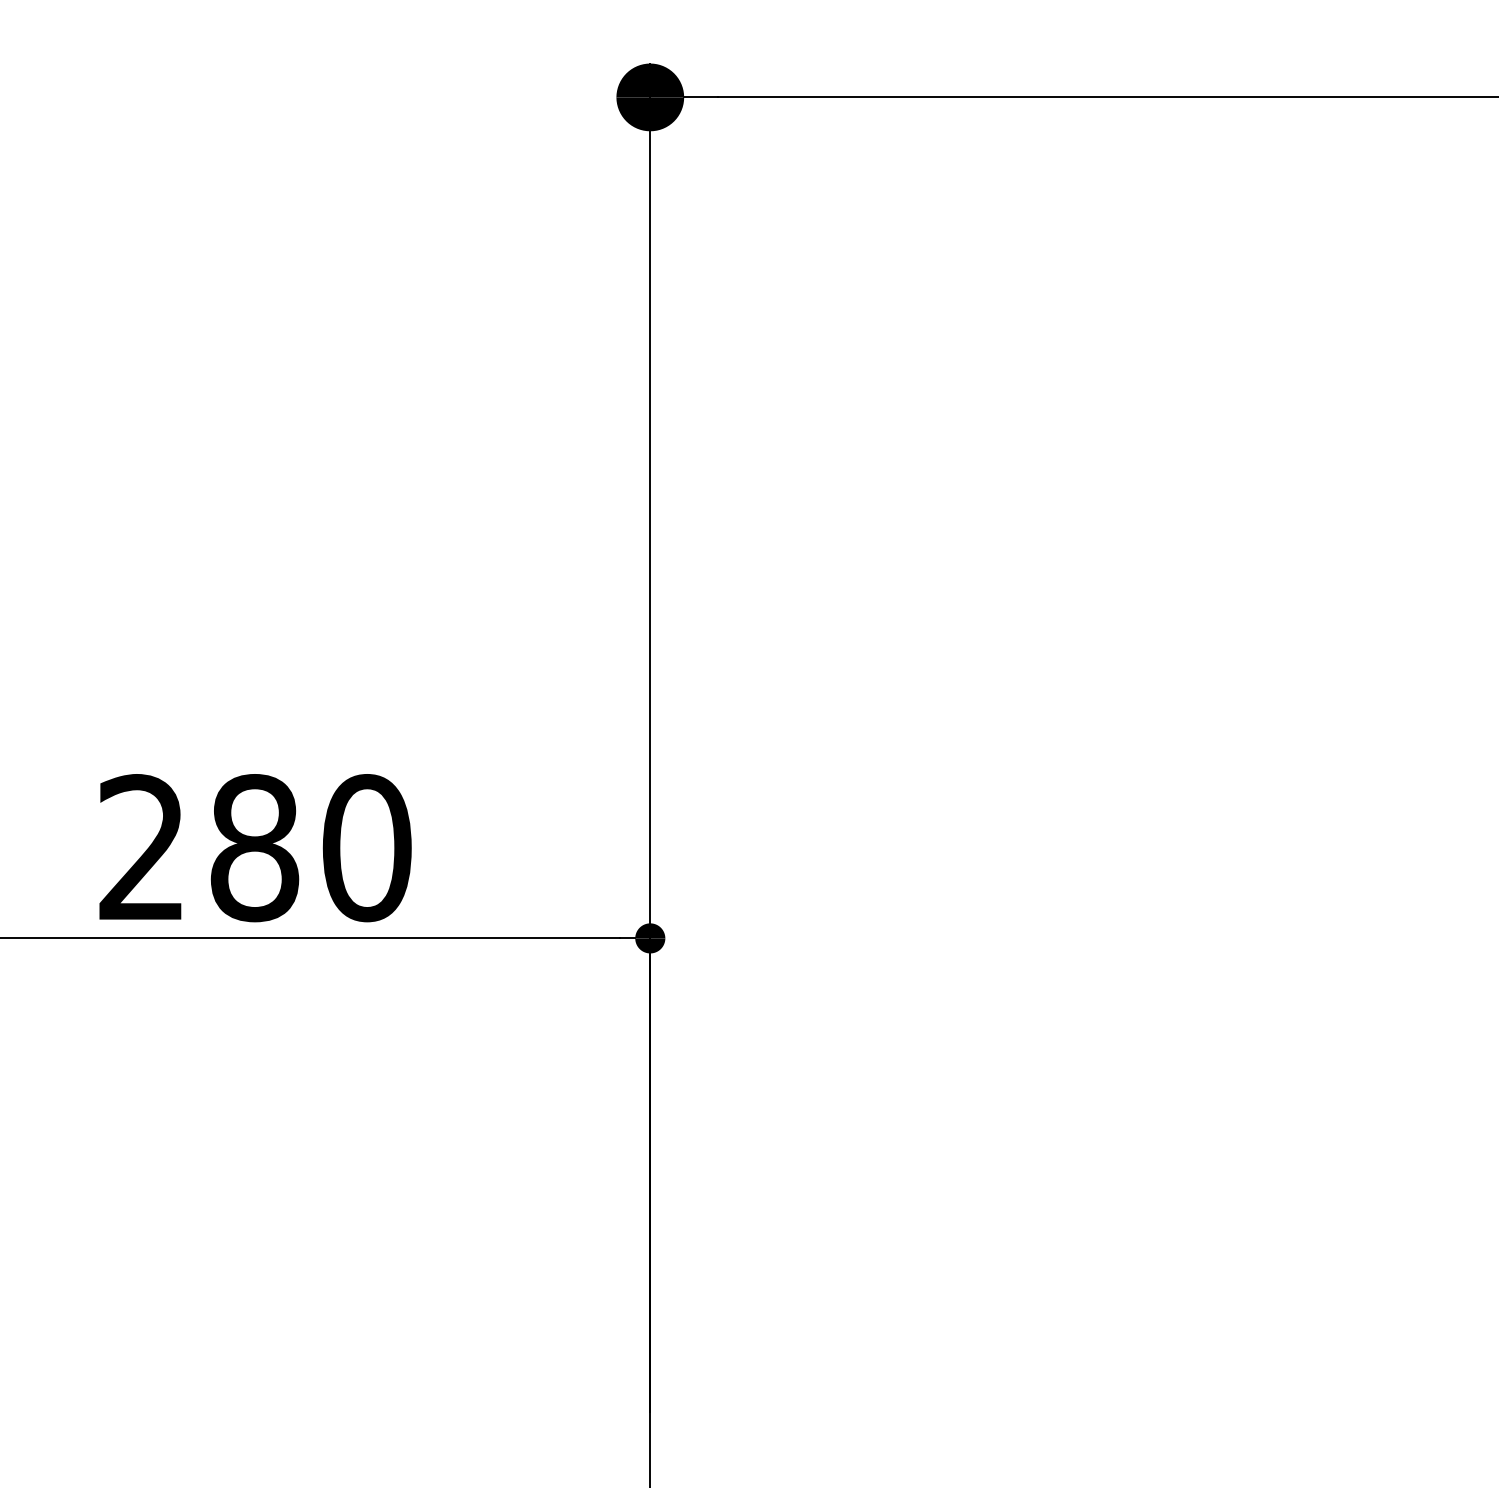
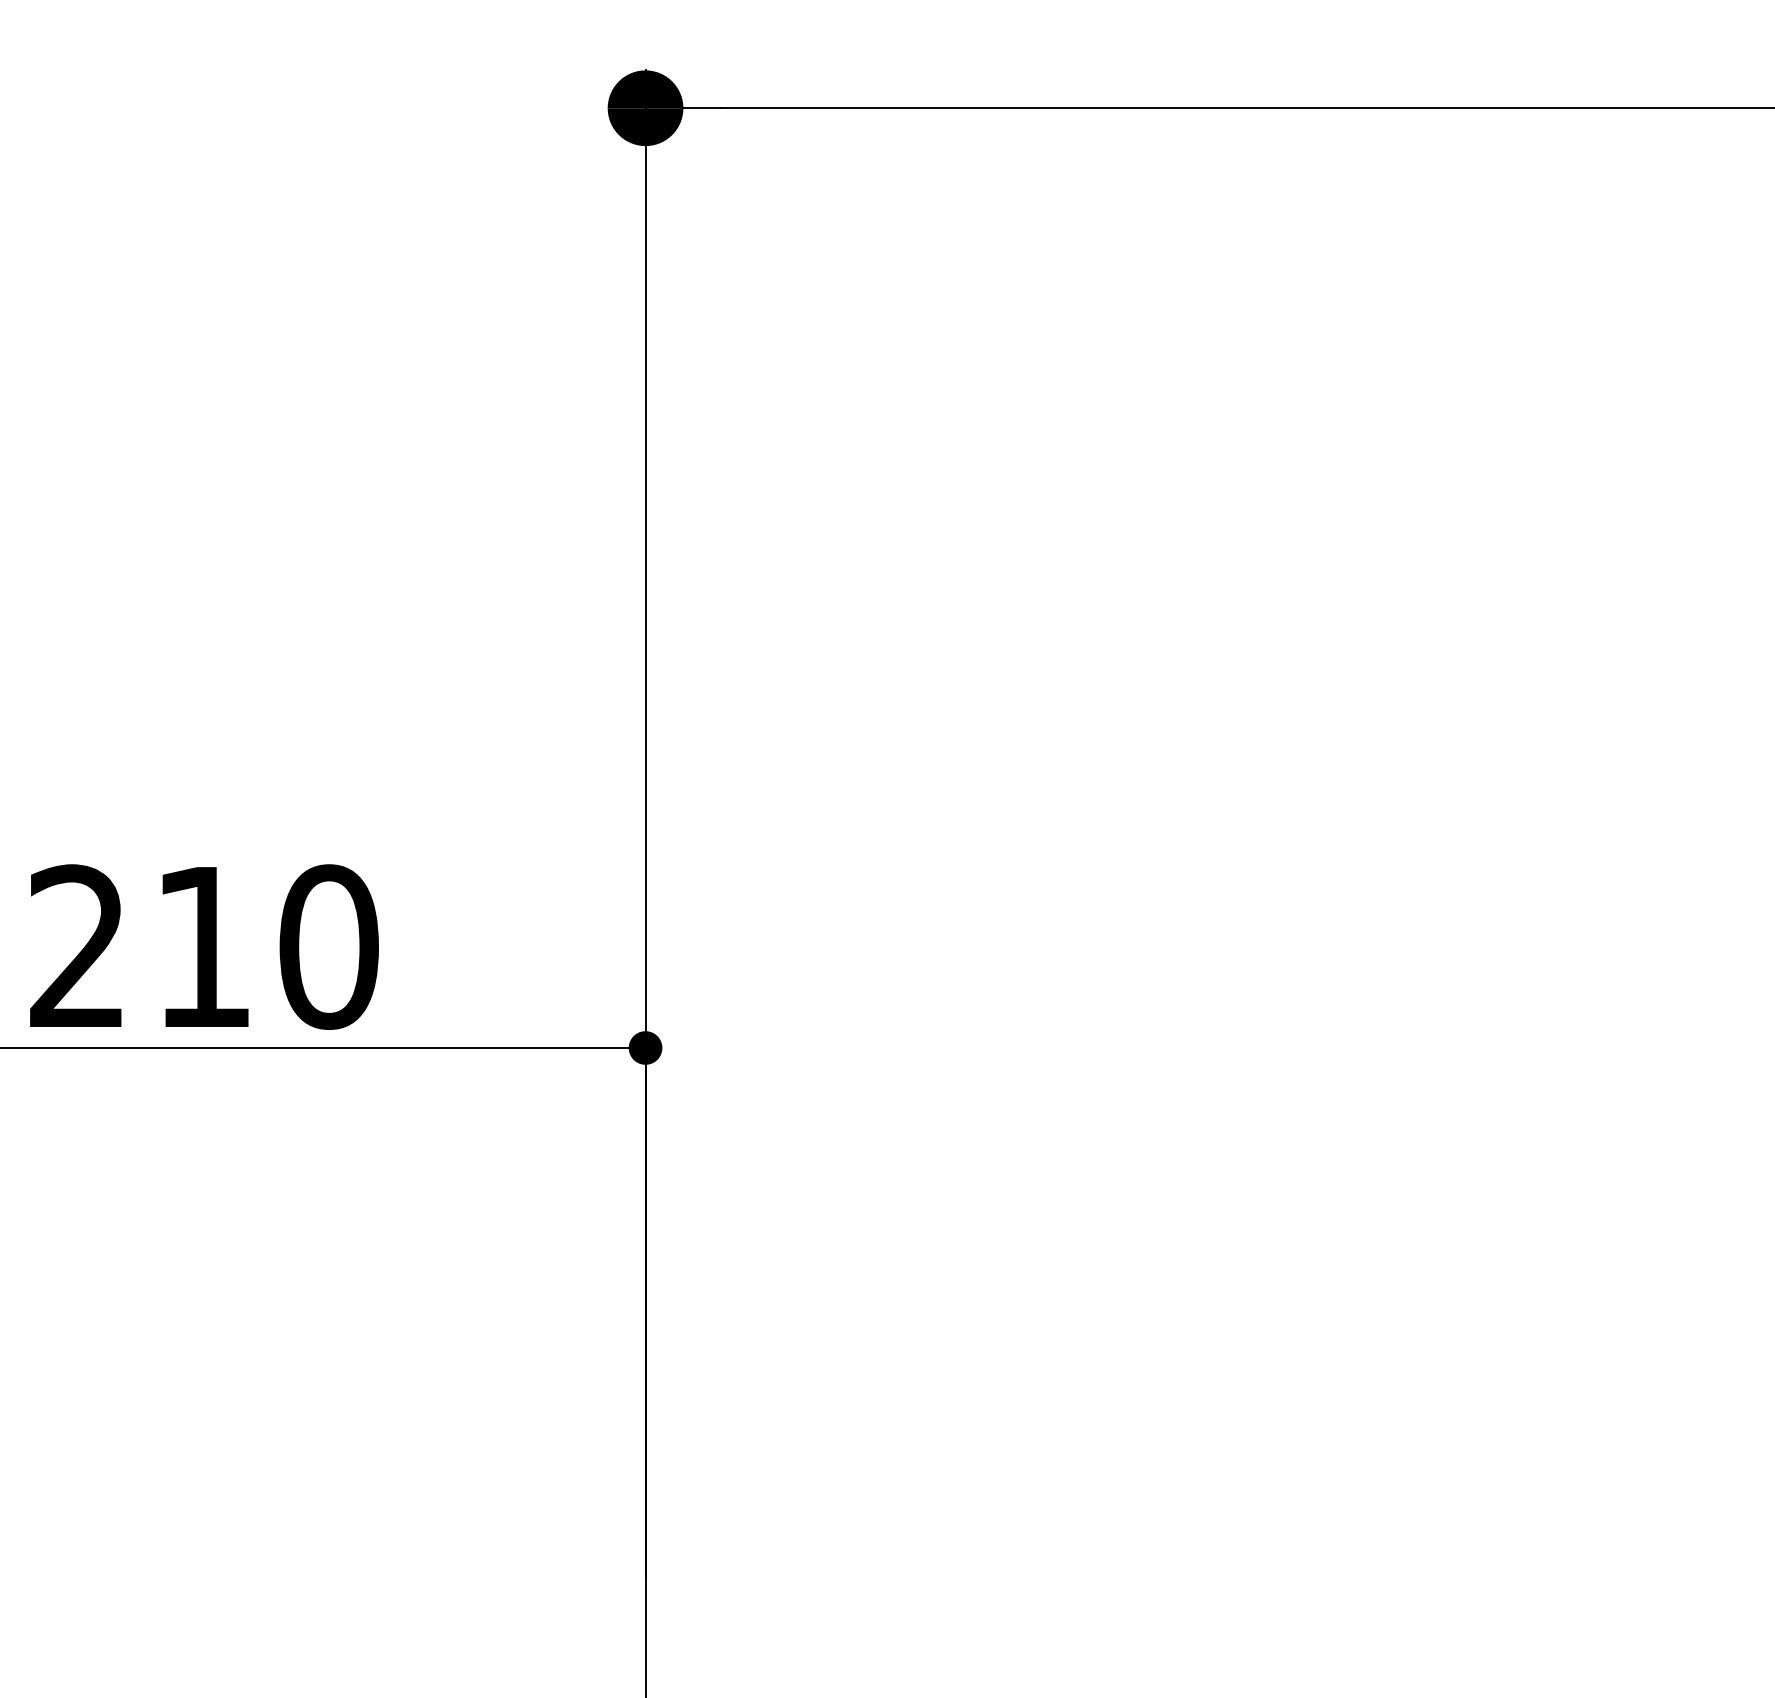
text: (254, 847) -> (203, 946), 280 -> 210

